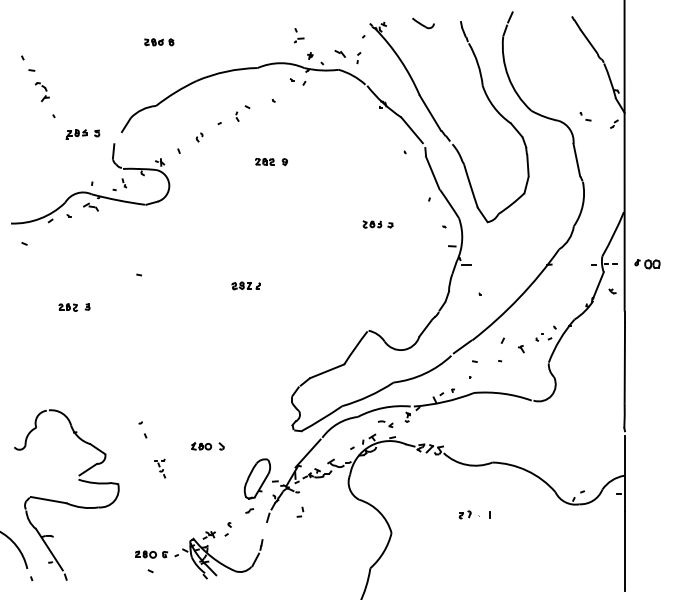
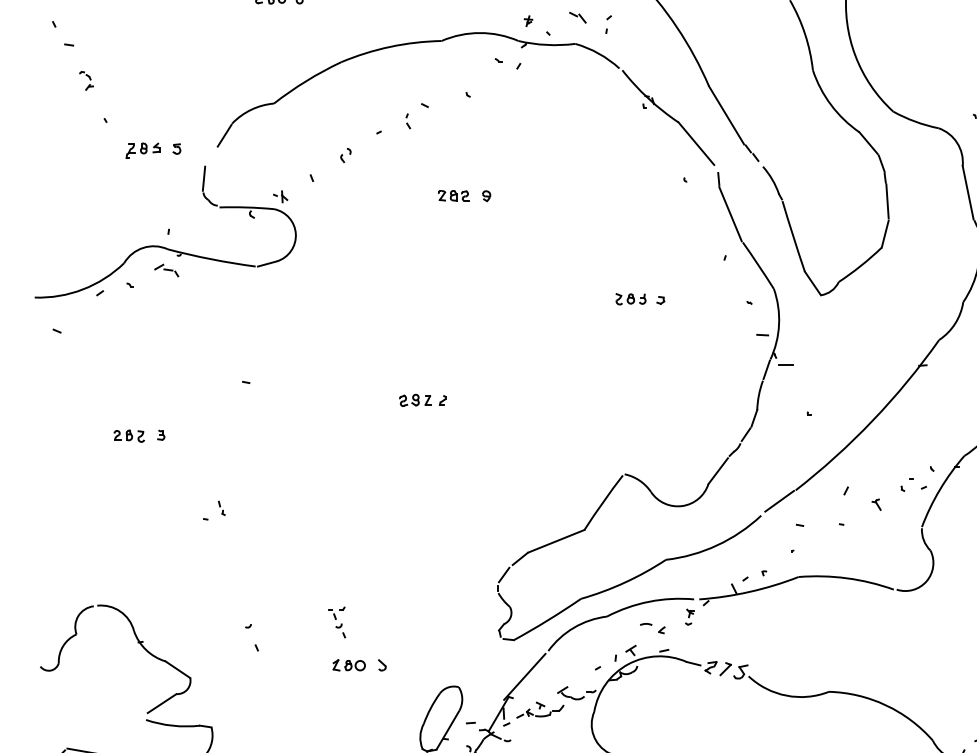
part: (42, 92) -> (86, 81), size x0.6
part: (119, 184) -> (213, 510), moved
part: (160, 468) -> (337, 622), moved

